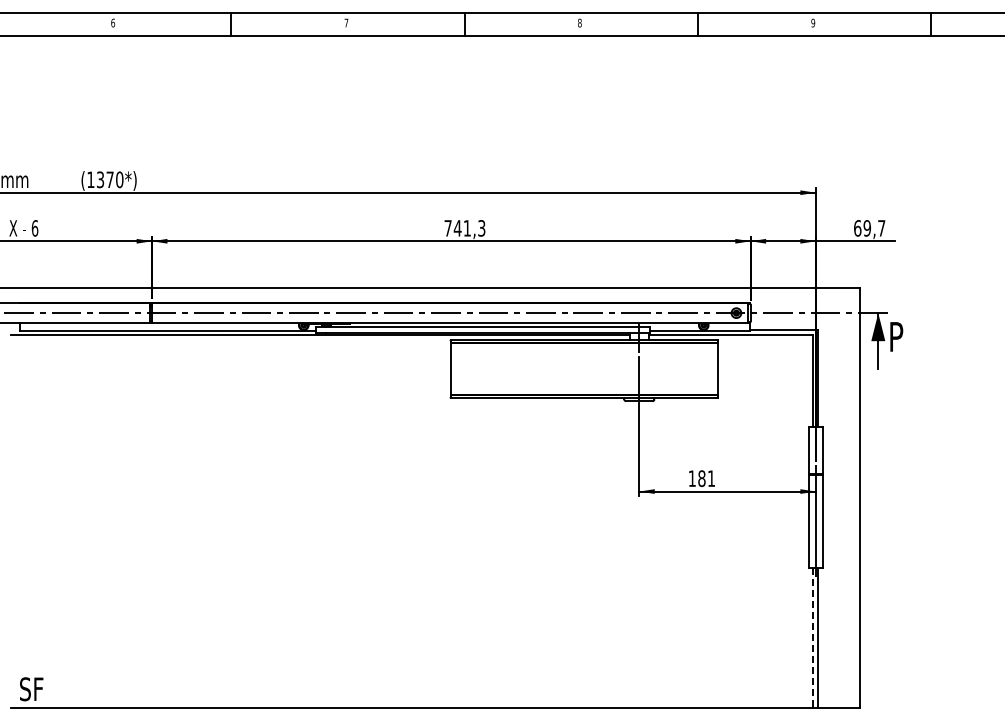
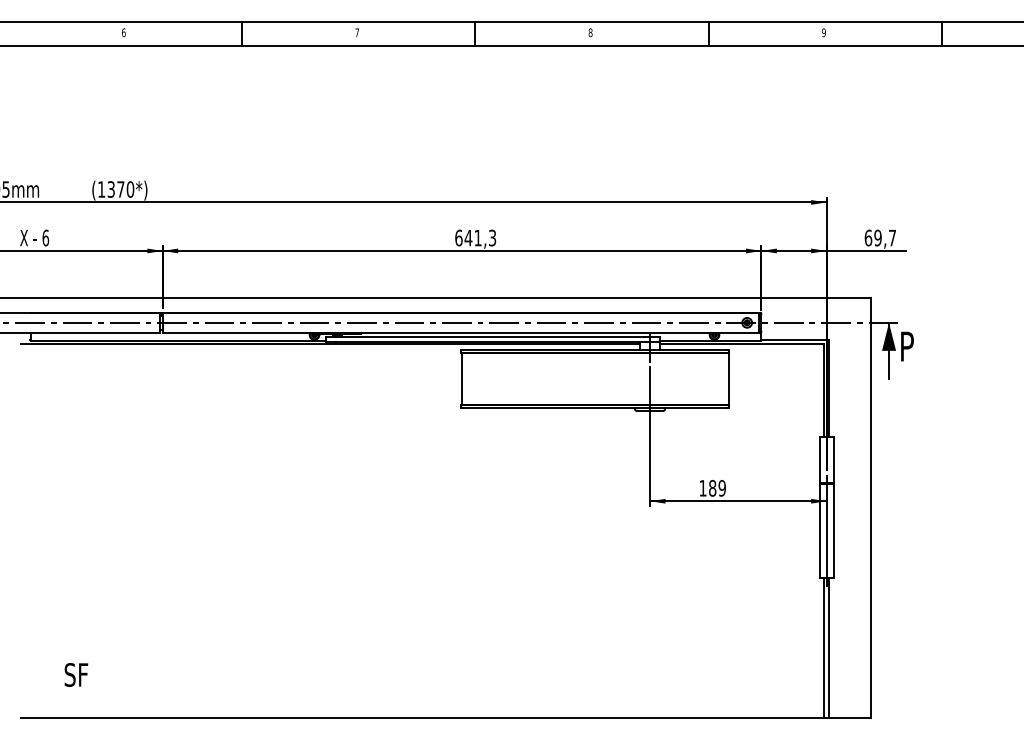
text: (447, 227) -> (458, 237), 741,3 -> 641,3
text: (710, 478) -> (721, 488), 181 -> 189
line: (813, 638) -> (824, 648), dashed -> solid
text: (31, 688) -> (76, 674), moved

